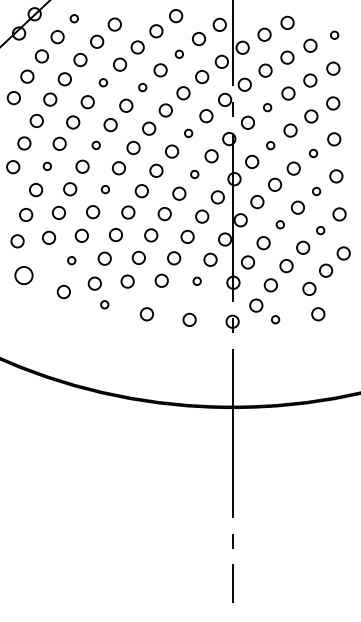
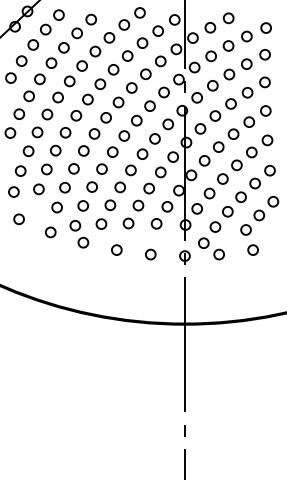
circle: (74, 18) -> (59, 14), size x1.67
circle: (334, 35) -> (266, 28), size x1.67
circle: (179, 54) -> (142, 43), size x1.67
circle: (103, 82) -> (82, 65), size x1.67
circle: (142, 87) -> (113, 69), size x1.67
circle: (267, 107) -> (212, 85), size x1.67
circle: (188, 133) -> (149, 106), size x1.67
circle: (96, 145) -> (76, 115), size x1.67
circle: (270, 145) -> (215, 115), size x1.67
circle: (313, 153) -> (249, 122), size x1.67
circle: (47, 166) -> (37, 132), size x1.67
circle: (194, 174) -> (154, 138), size x1.67
circle: (105, 189) -> (83, 150), size x1.67
circle: (316, 191) -> (251, 152), size x1.67
circle: (280, 224) -> (223, 178), size x1.67
circle: (320, 230) -> (254, 183), size x1.67
circle: (71, 260) -> (56, 207), size x1.67
circle: (24, 275) -> (19, 219), size x0.71
circle: (197, 281) -> (157, 224), size x1.67
circle: (104, 304) -> (83, 242), size x1.67
circle: (275, 319) -> (219, 254), size x1.67

